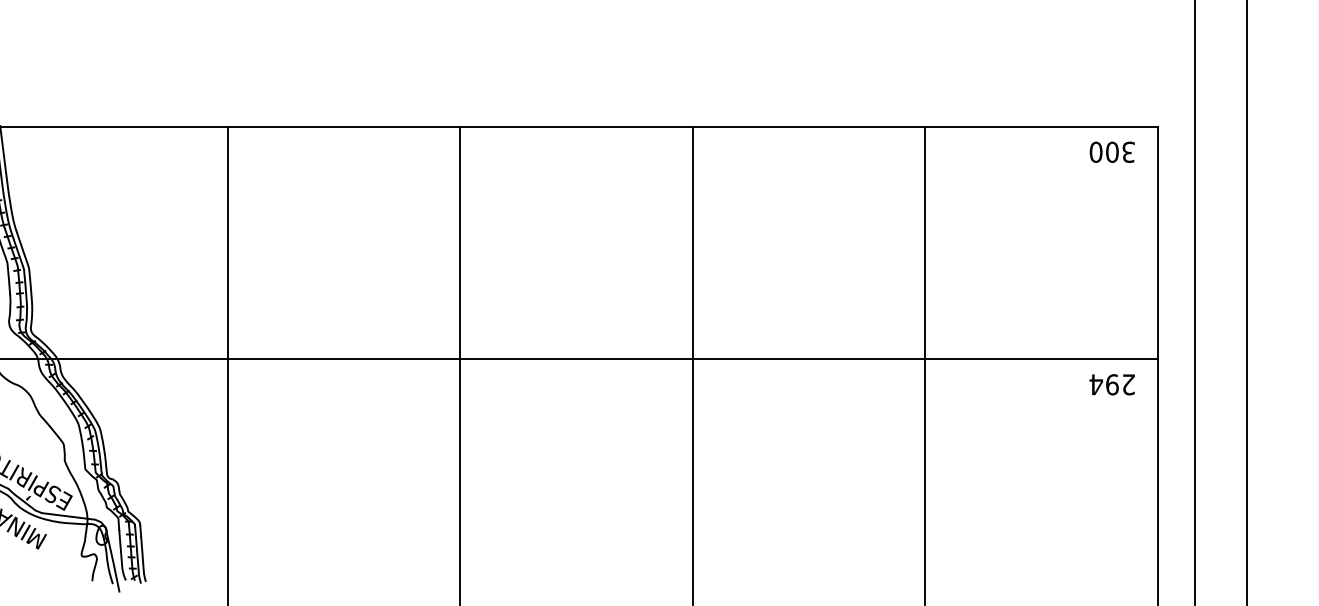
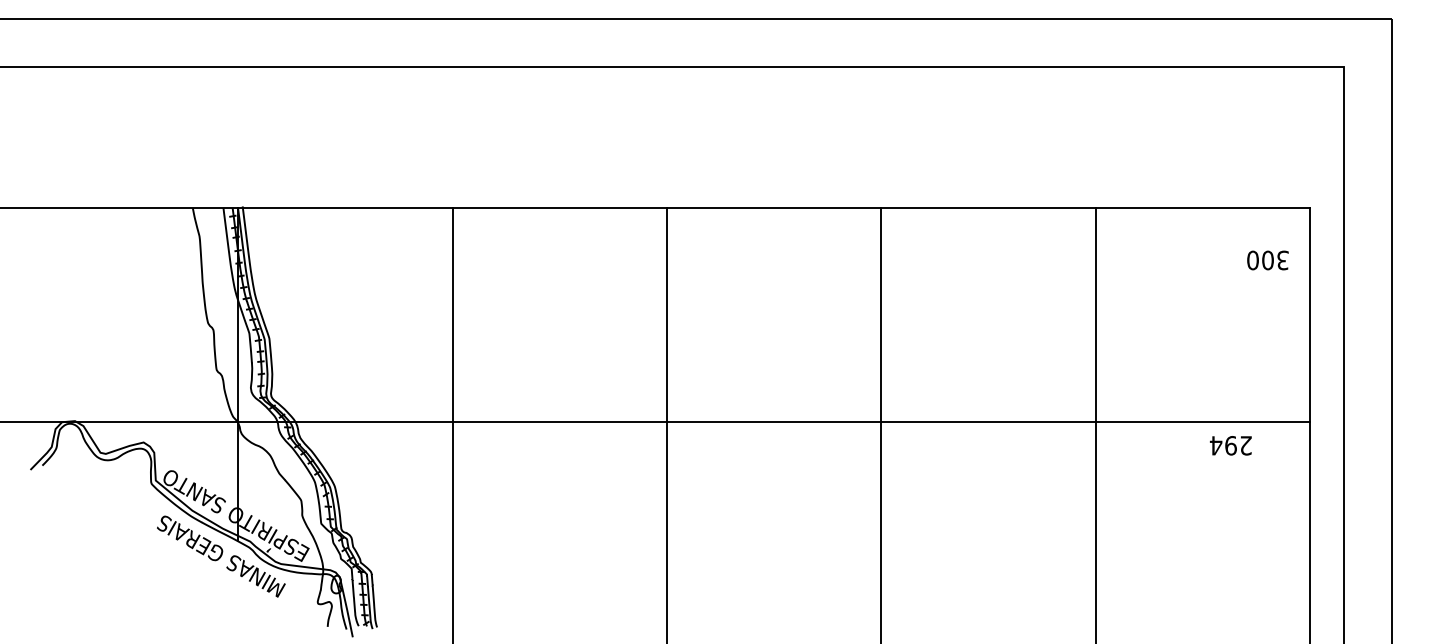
text: (1111, 152) -> (1267, 260), moved
text: (1111, 384) -> (1230, 445), moved

